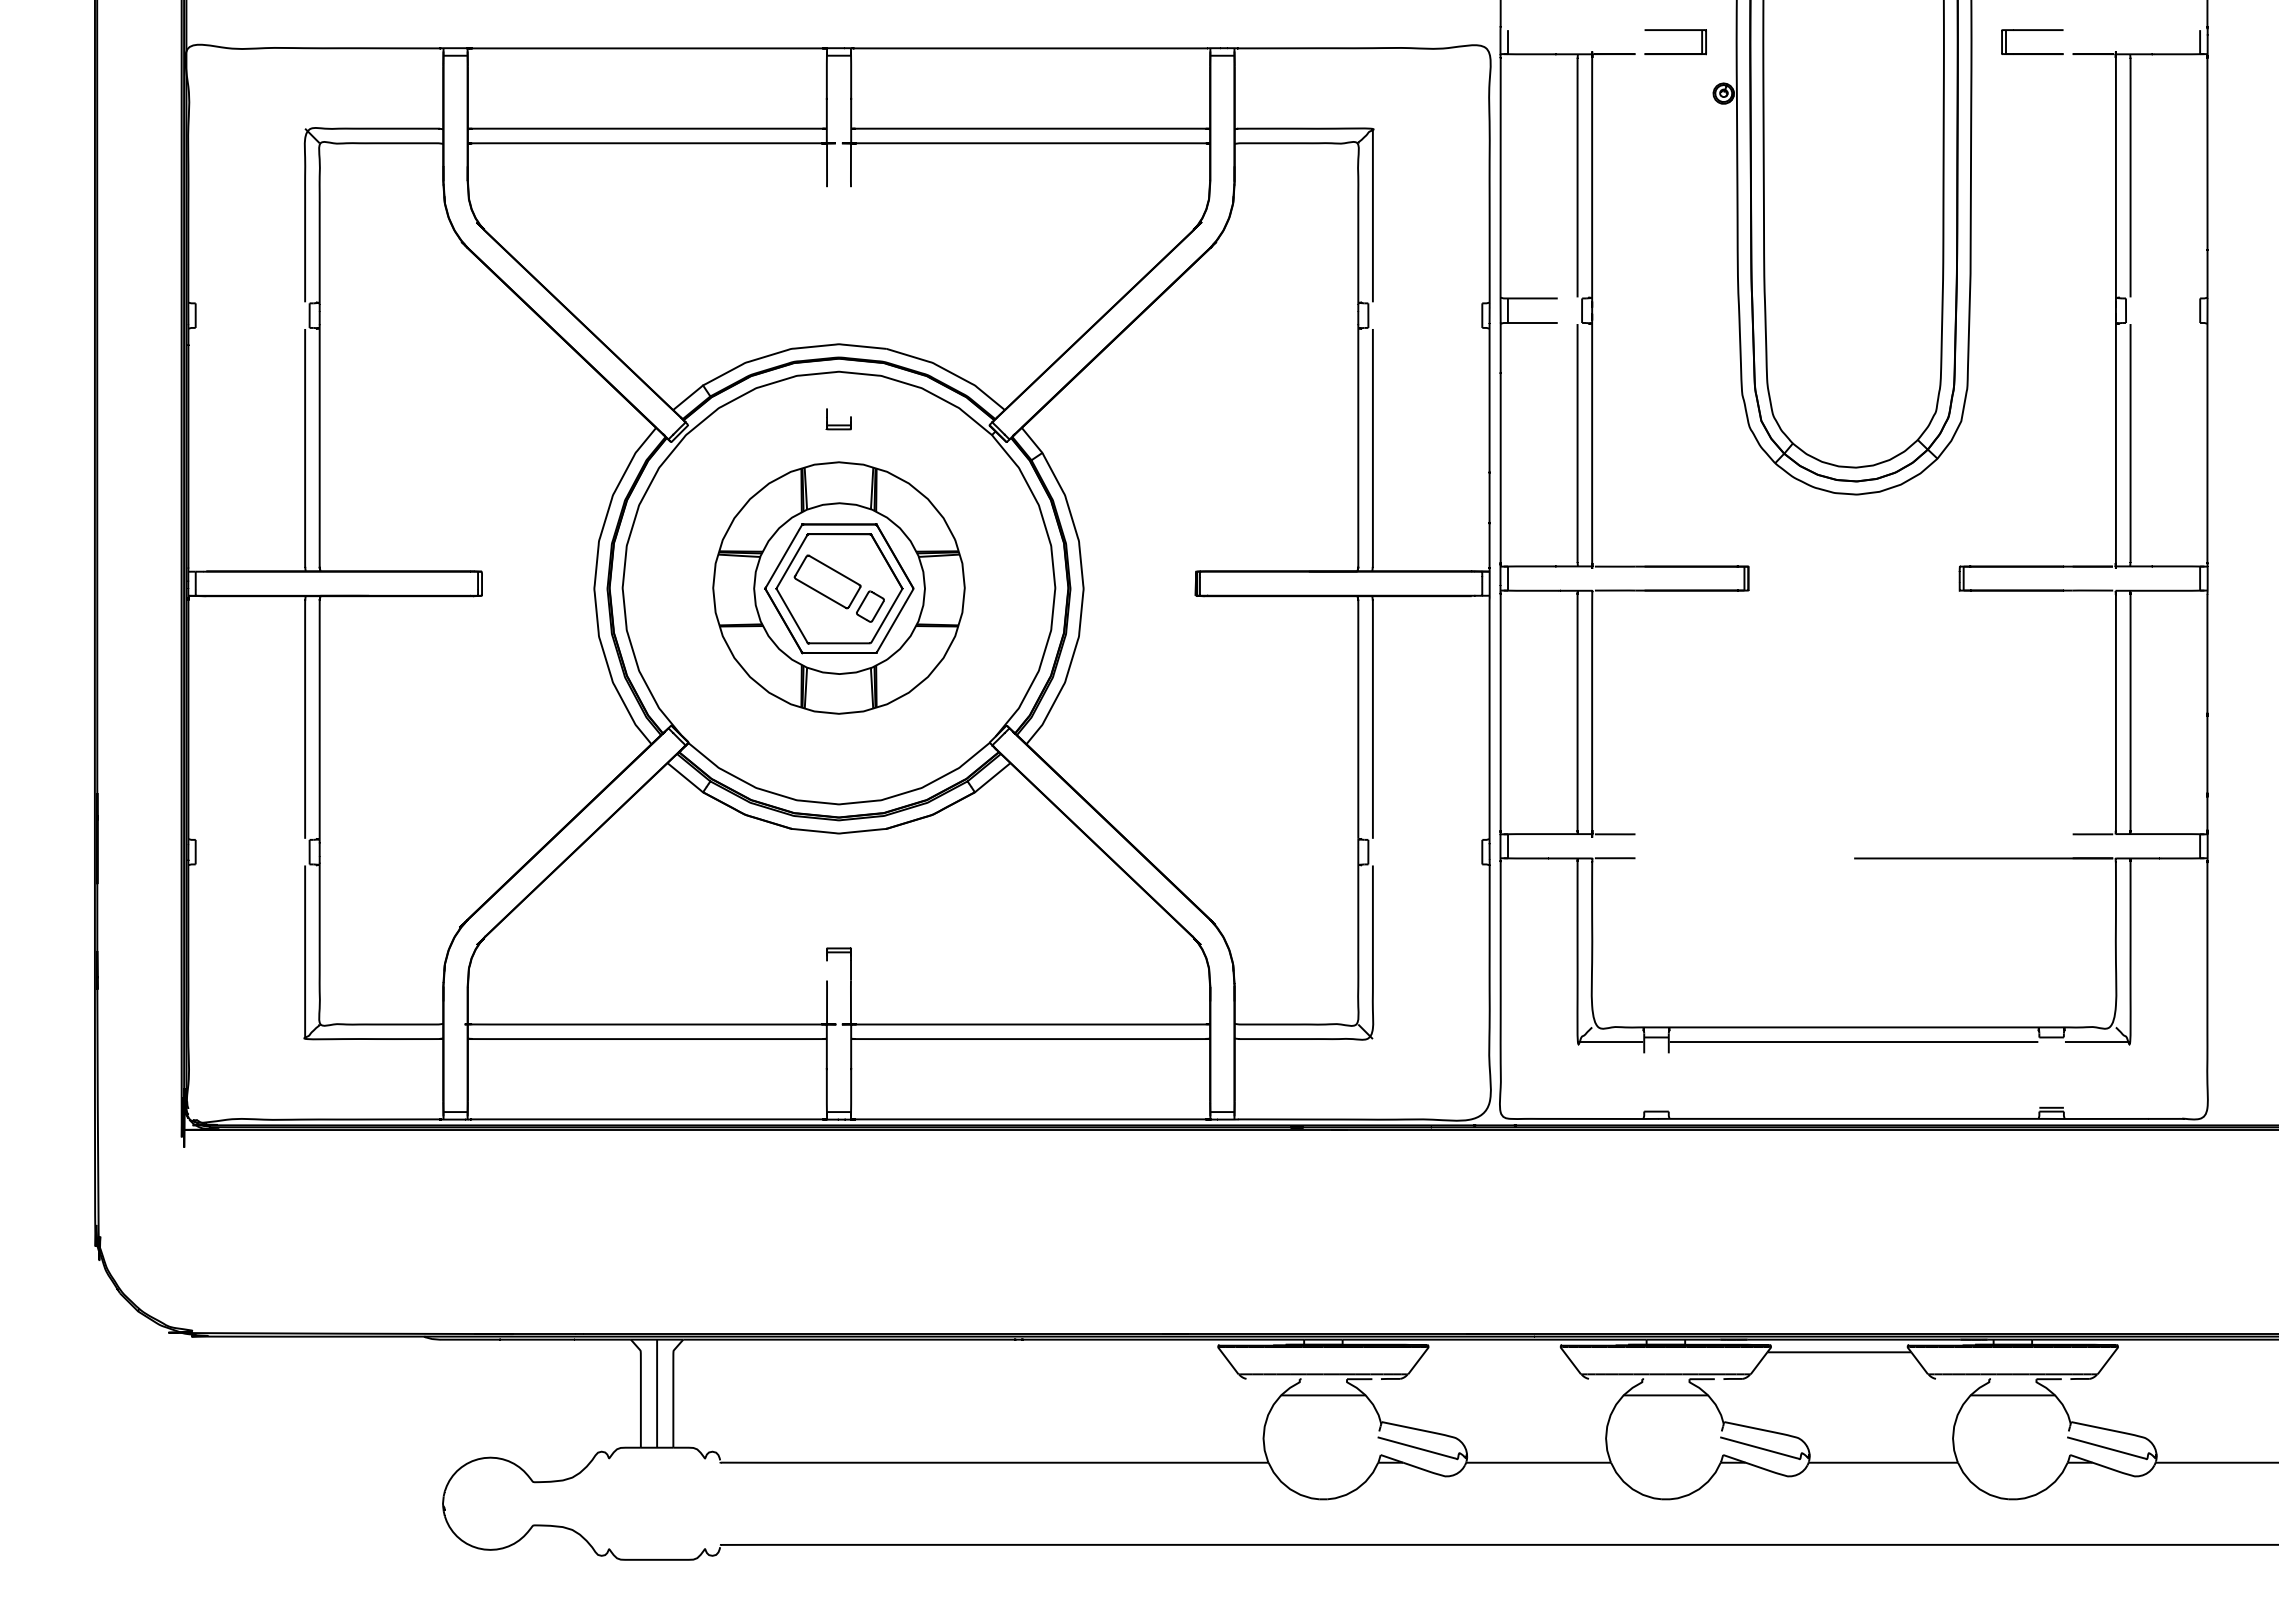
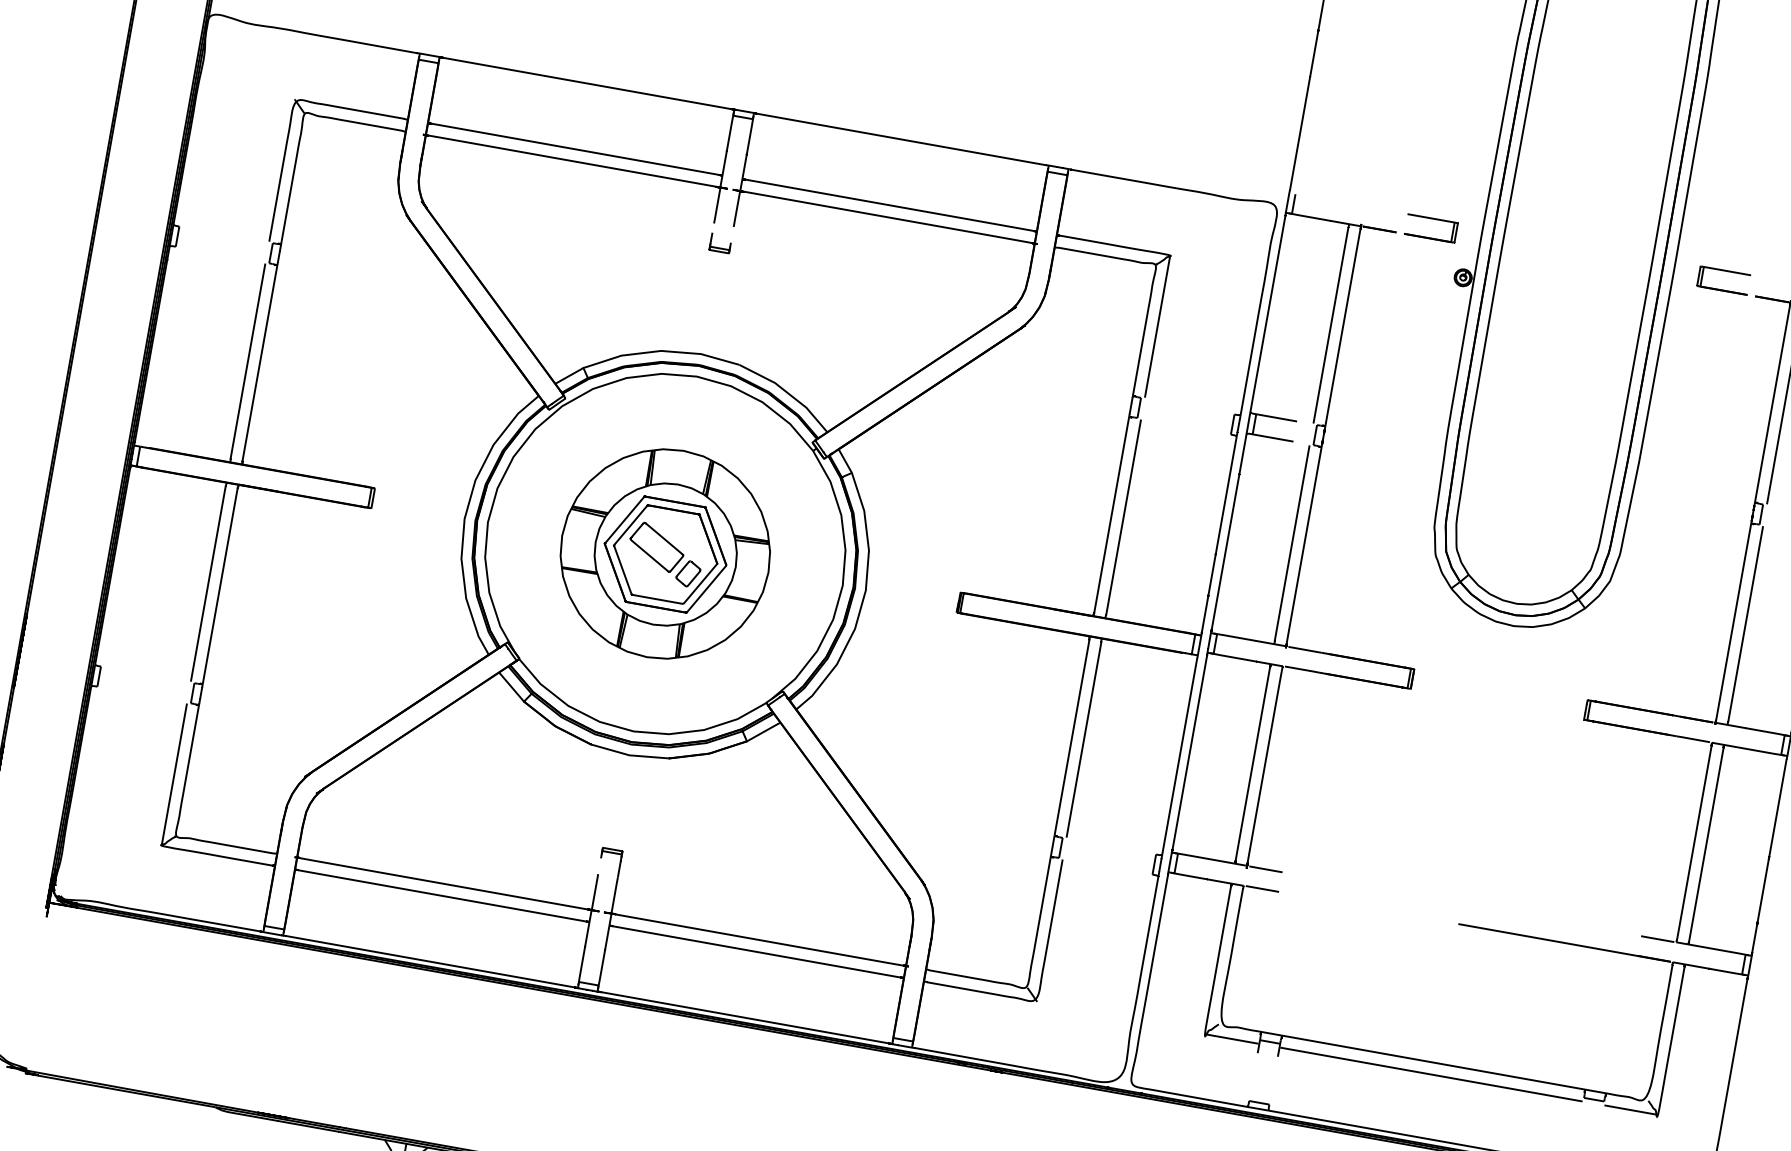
part: (838, 419) -> (720, 243), moved

